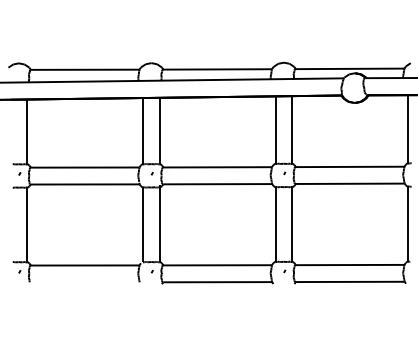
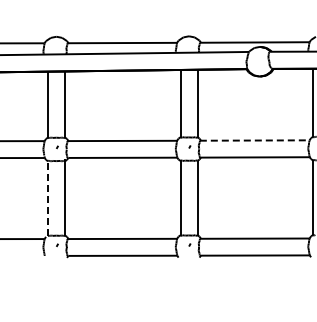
line: (349, 166) -> (254, 140), solid -> dashed
line: (143, 224) -> (48, 198), solid -> dashed

